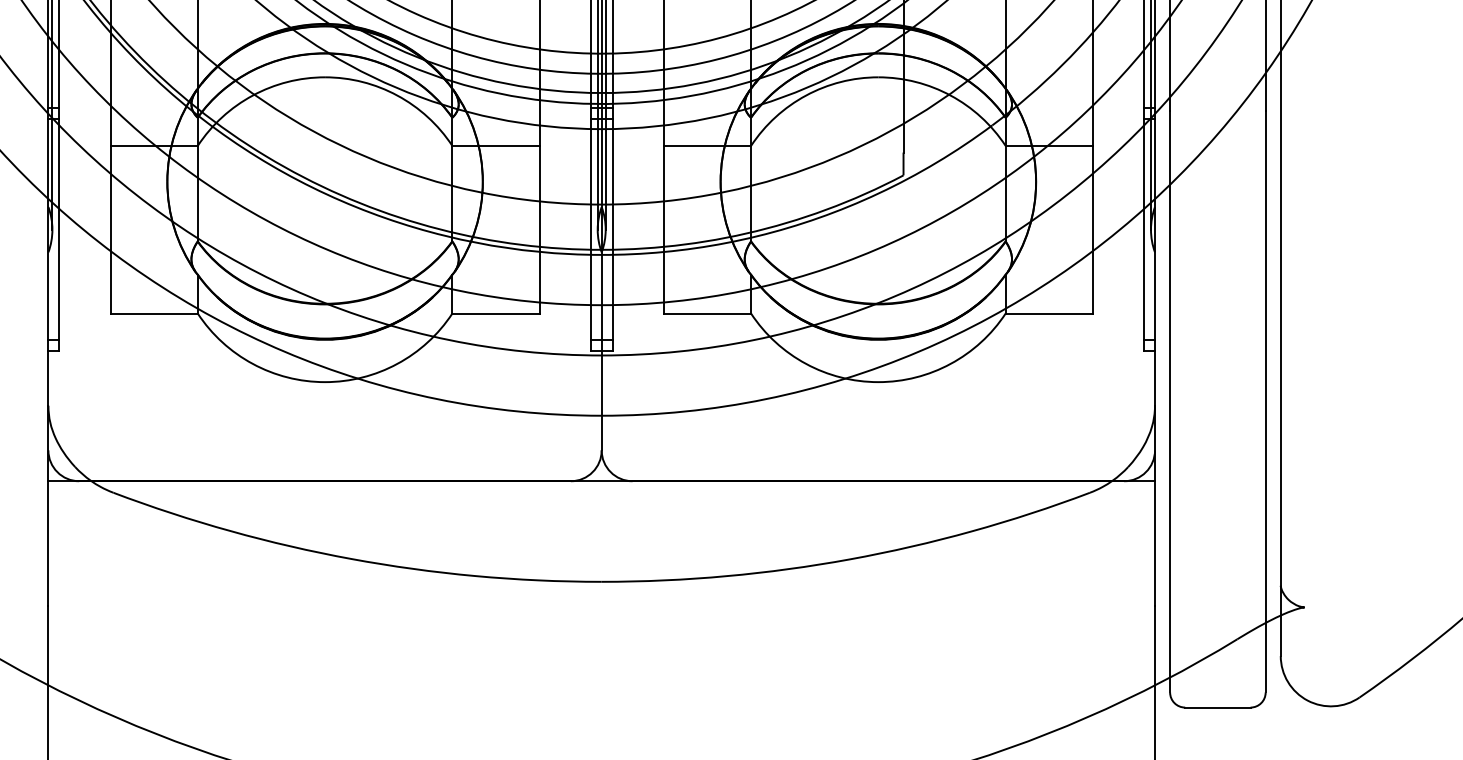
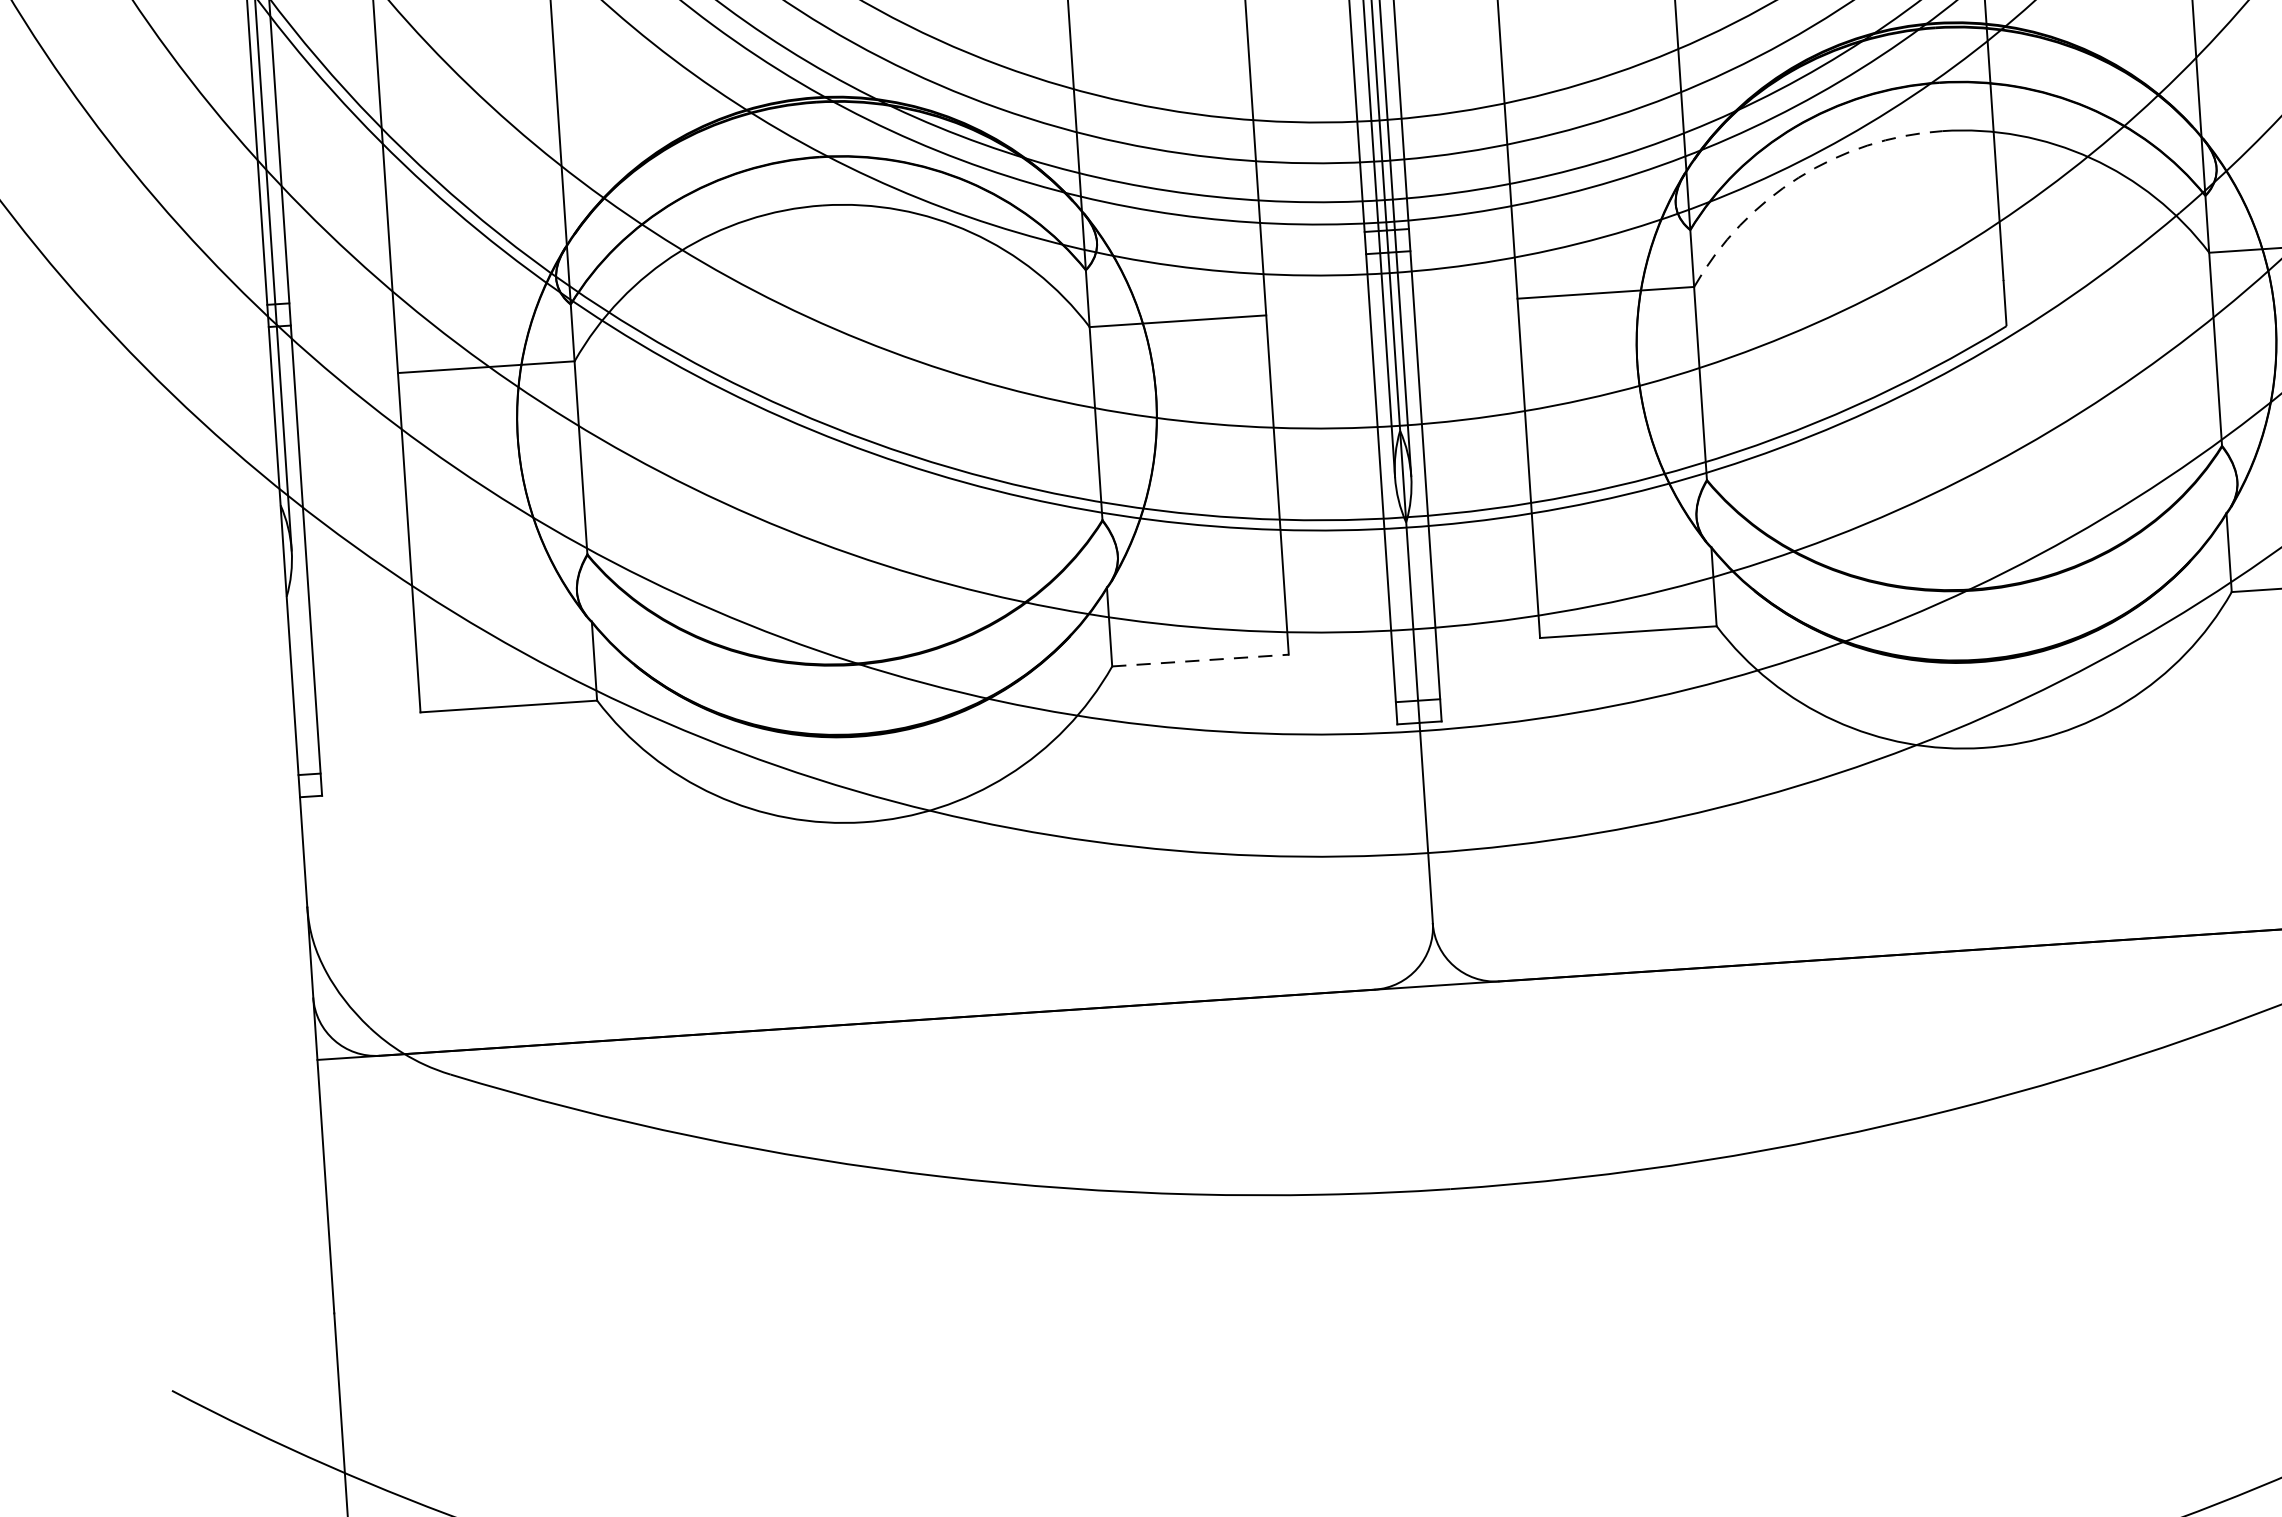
arc: (806, 95) -> (1799, 177), solid -> dashed
line: (495, 313) -> (1199, 660), solid -> dashed

